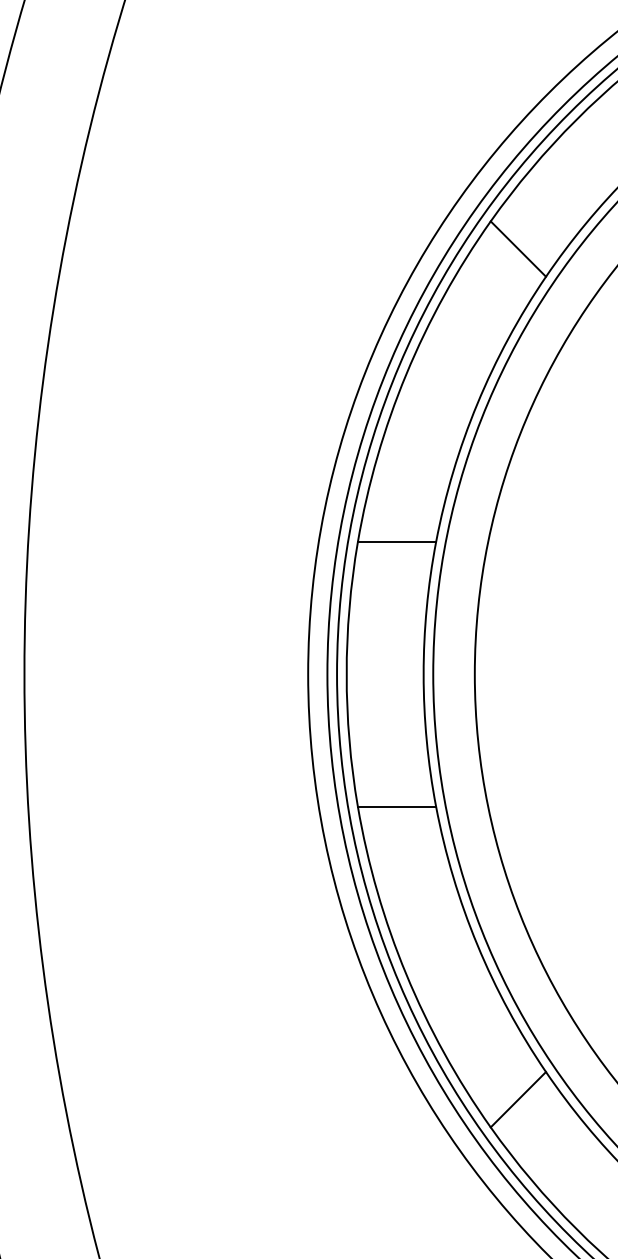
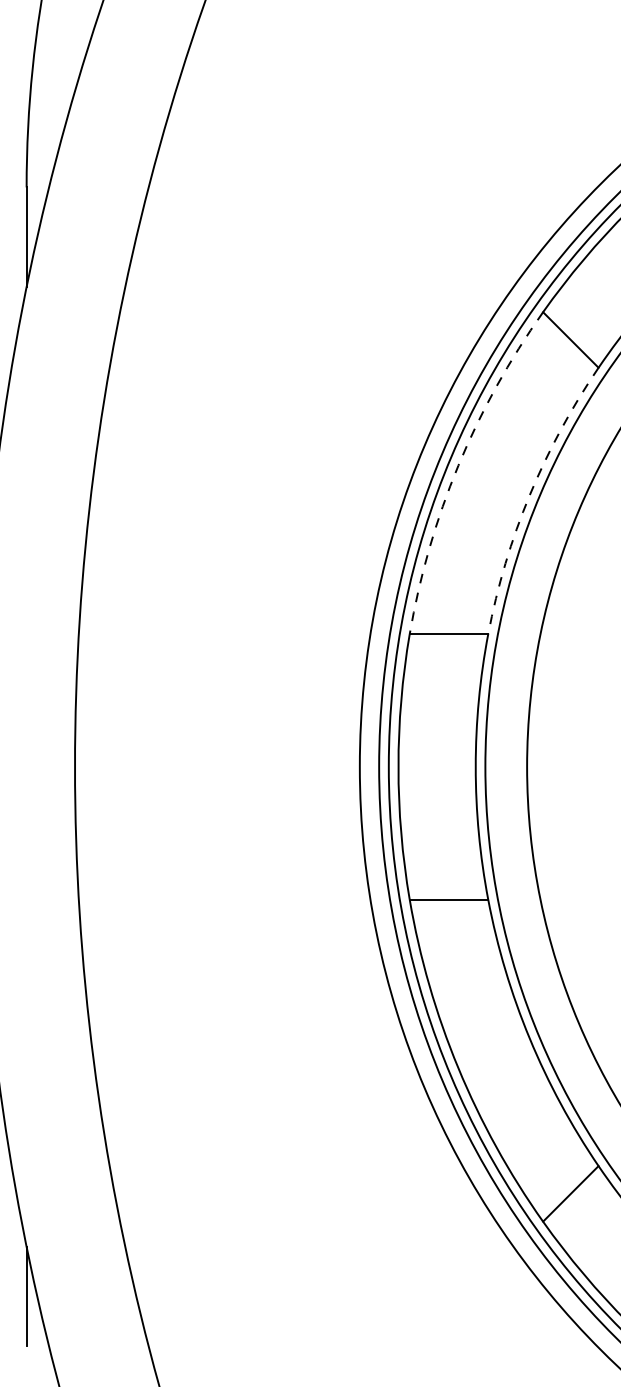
arc: (406, 374) -> (458, 465), solid -> dashed
arc: (477, 403) -> (529, 495), solid -> dashed

